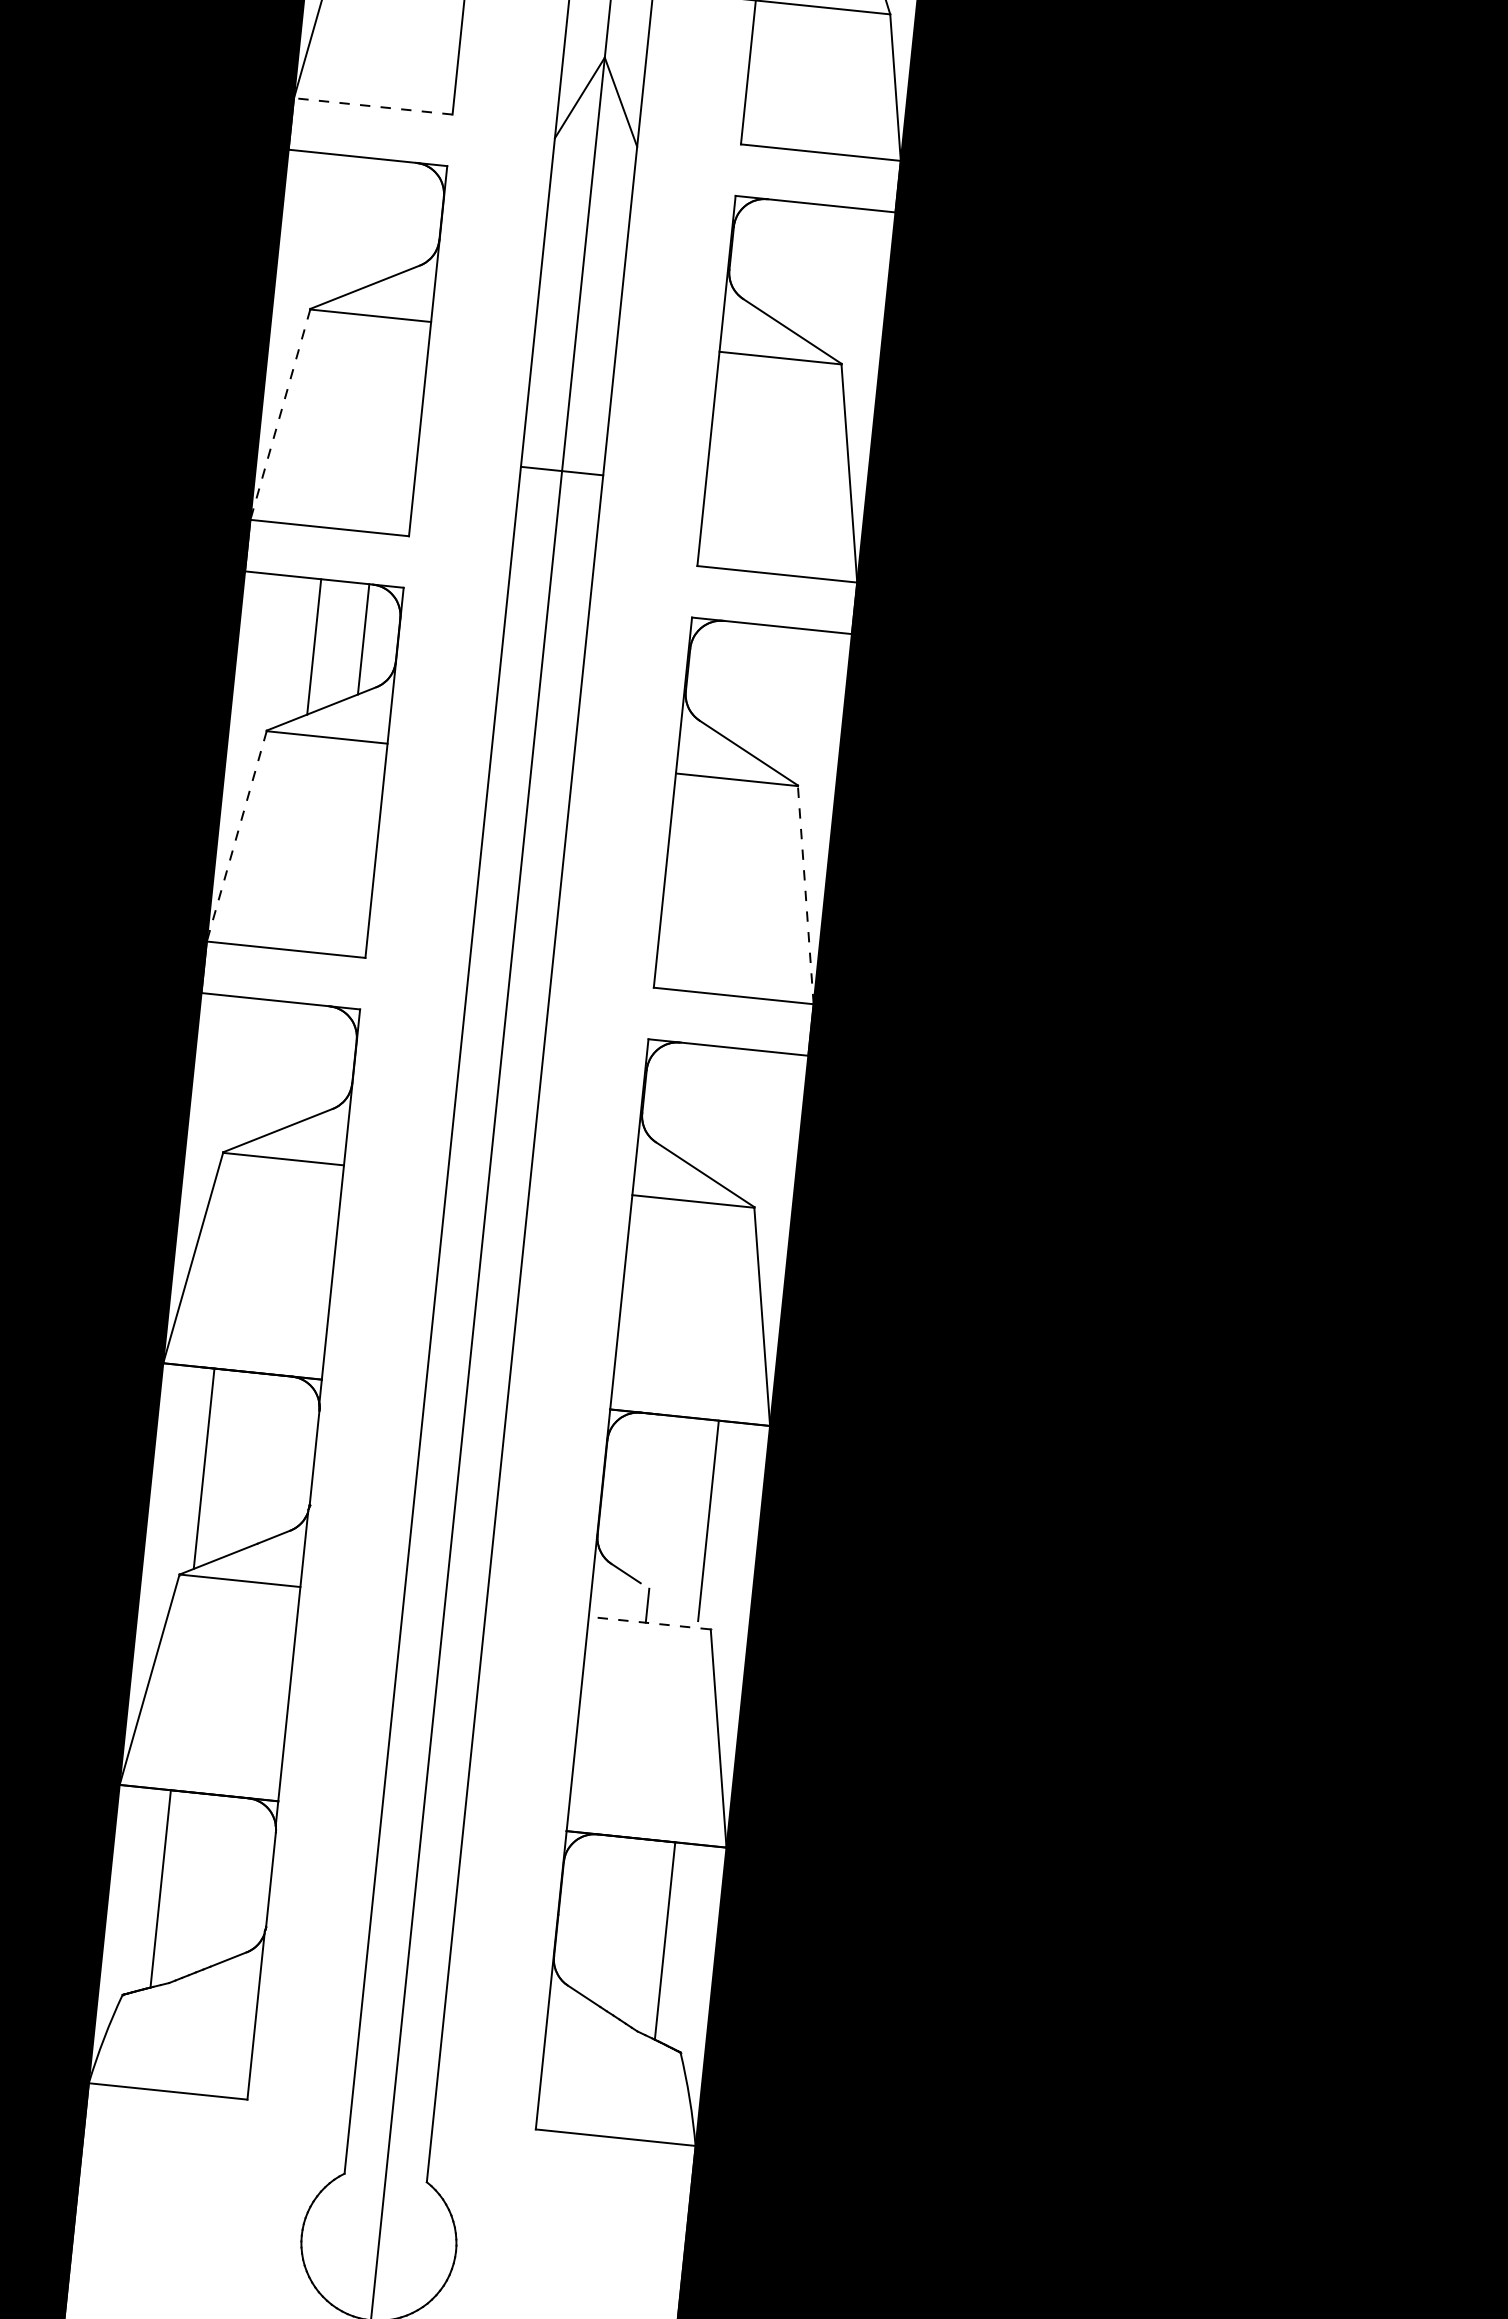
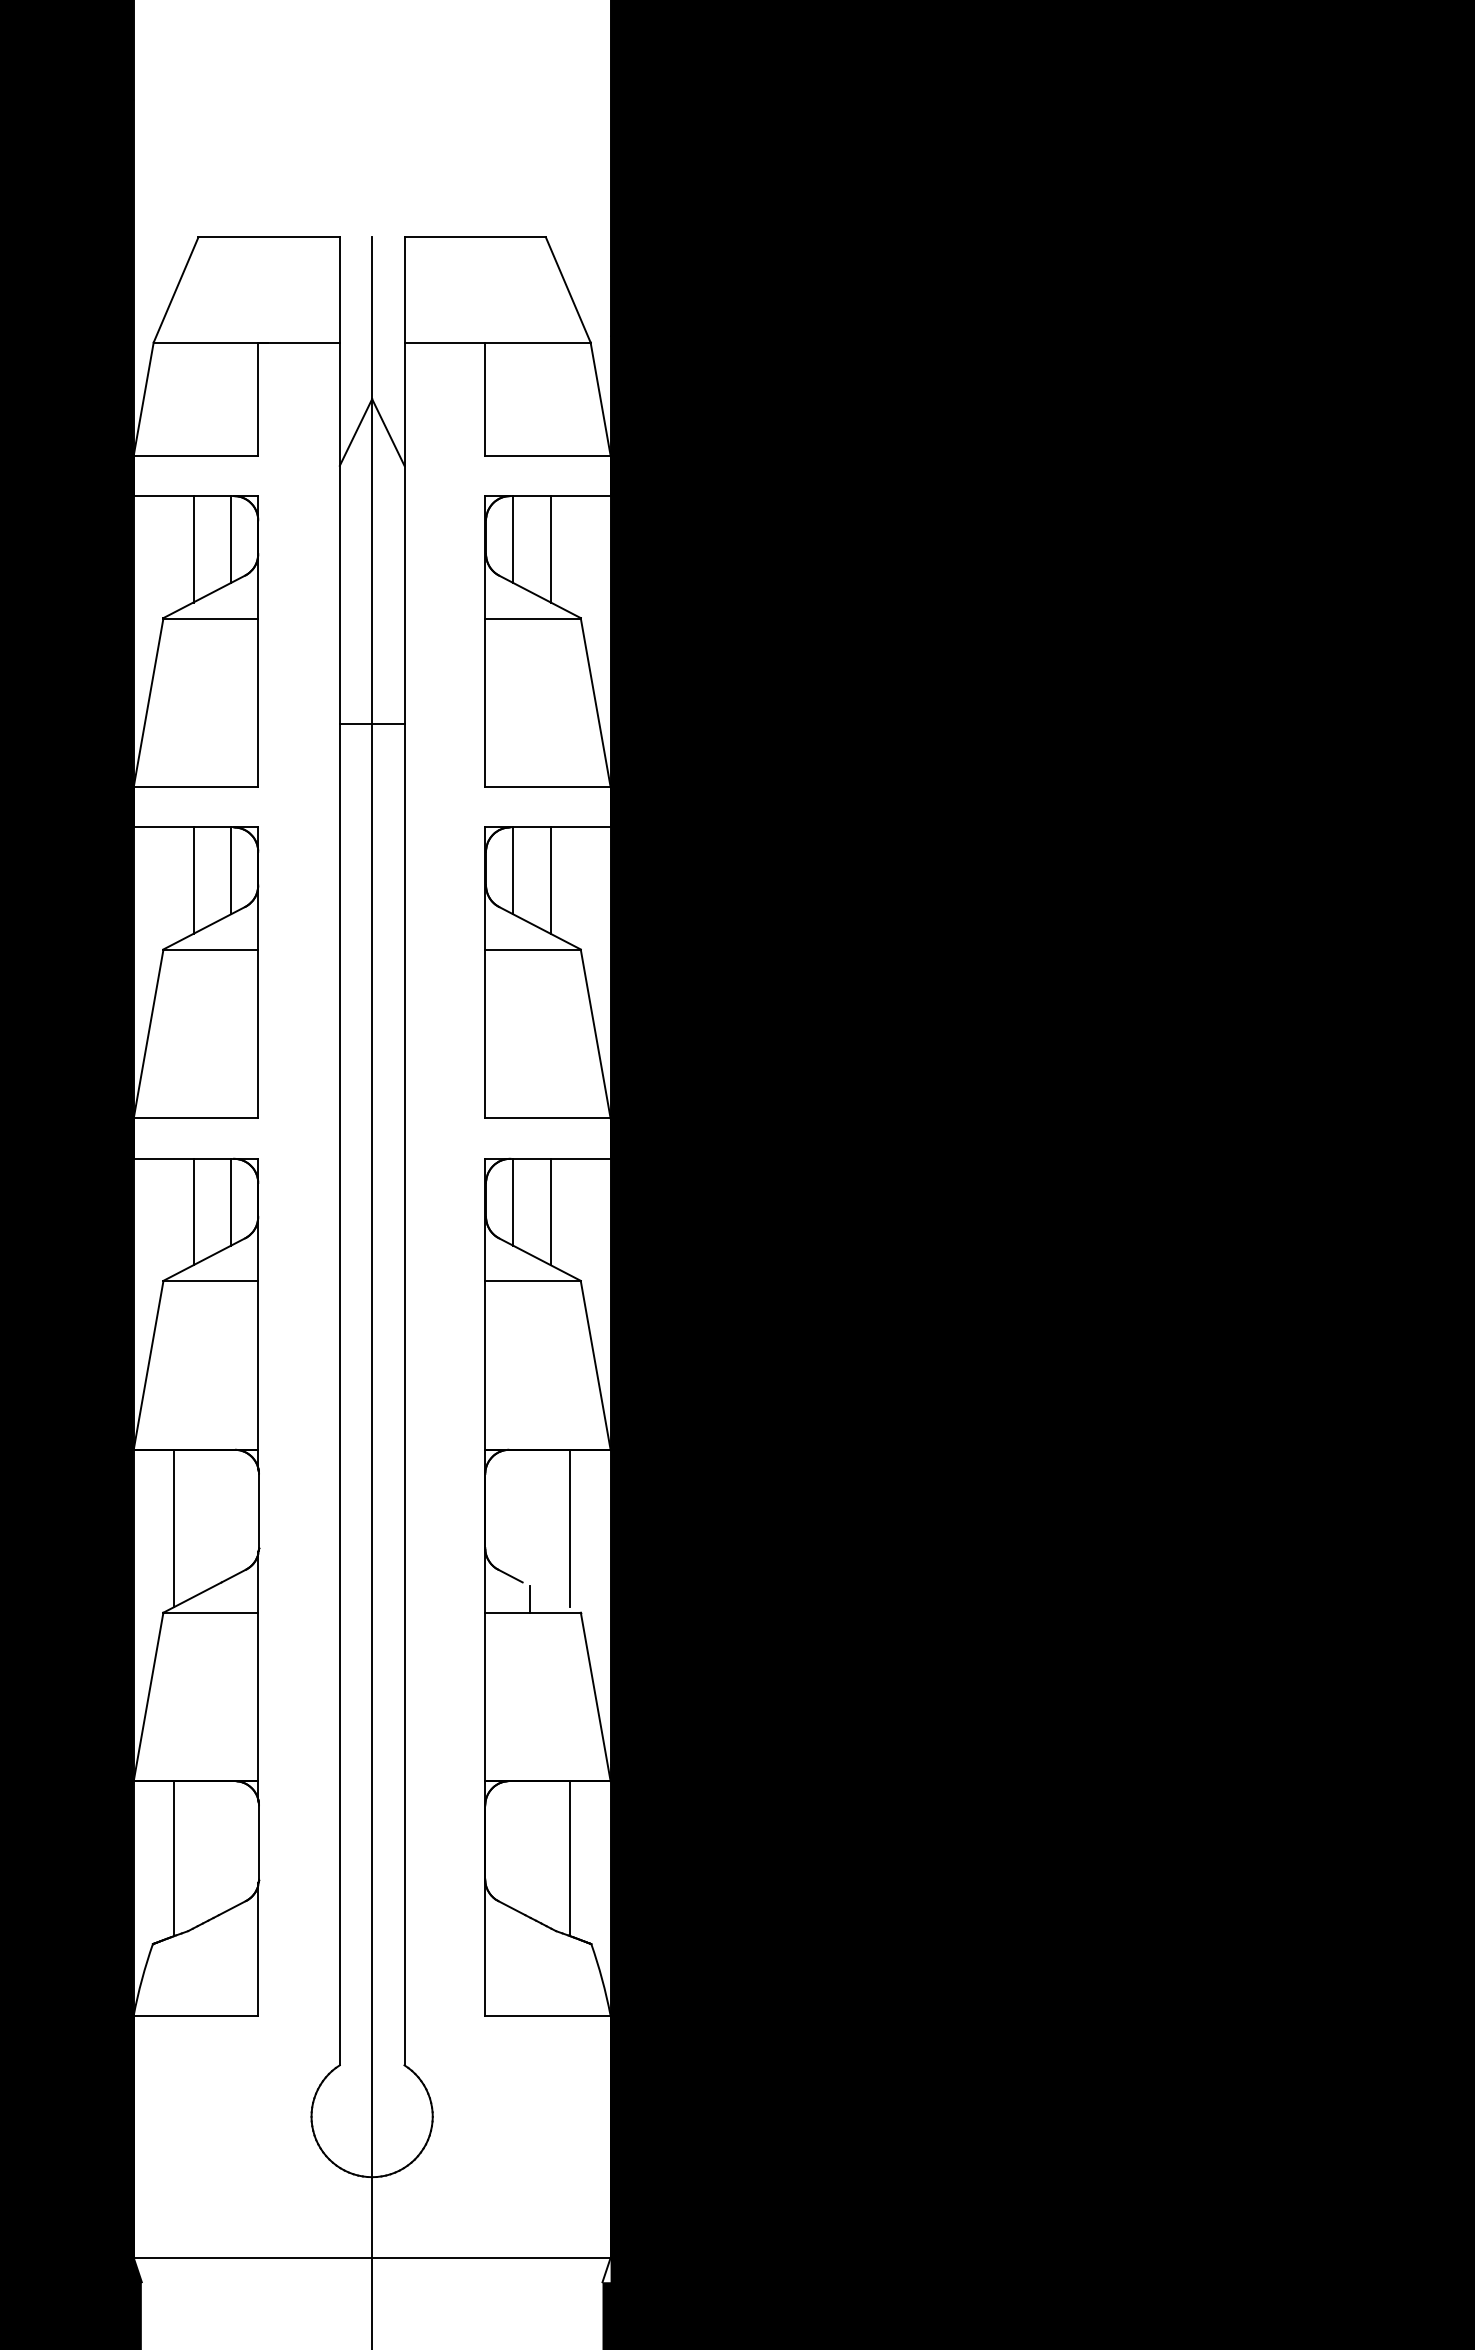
line: (372, 106) -> (195, 455), dashed -> solid
line: (407, 217) -> (231, 539), added
line: (357, 225) -> (193, 549), added
line: (764, 254) -> (512, 539), added
line: (811, 272) -> (550, 549), added
line: (280, 415) -> (148, 703), dashed -> solid
line: (721, 675) -> (512, 870), added
line: (768, 693) -> (550, 880), added
line: (236, 836) -> (148, 1034), dashed -> solid
line: (805, 894) -> (595, 1033), dashed -> solid
line: (320, 1060) -> (231, 1201), added
line: (270, 1067) -> (193, 1211), added
line: (677, 1097) -> (512, 1201), added
line: (724, 1114) -> (550, 1211), added
line: (649, 1622) -> (532, 1612), dashed -> solid

